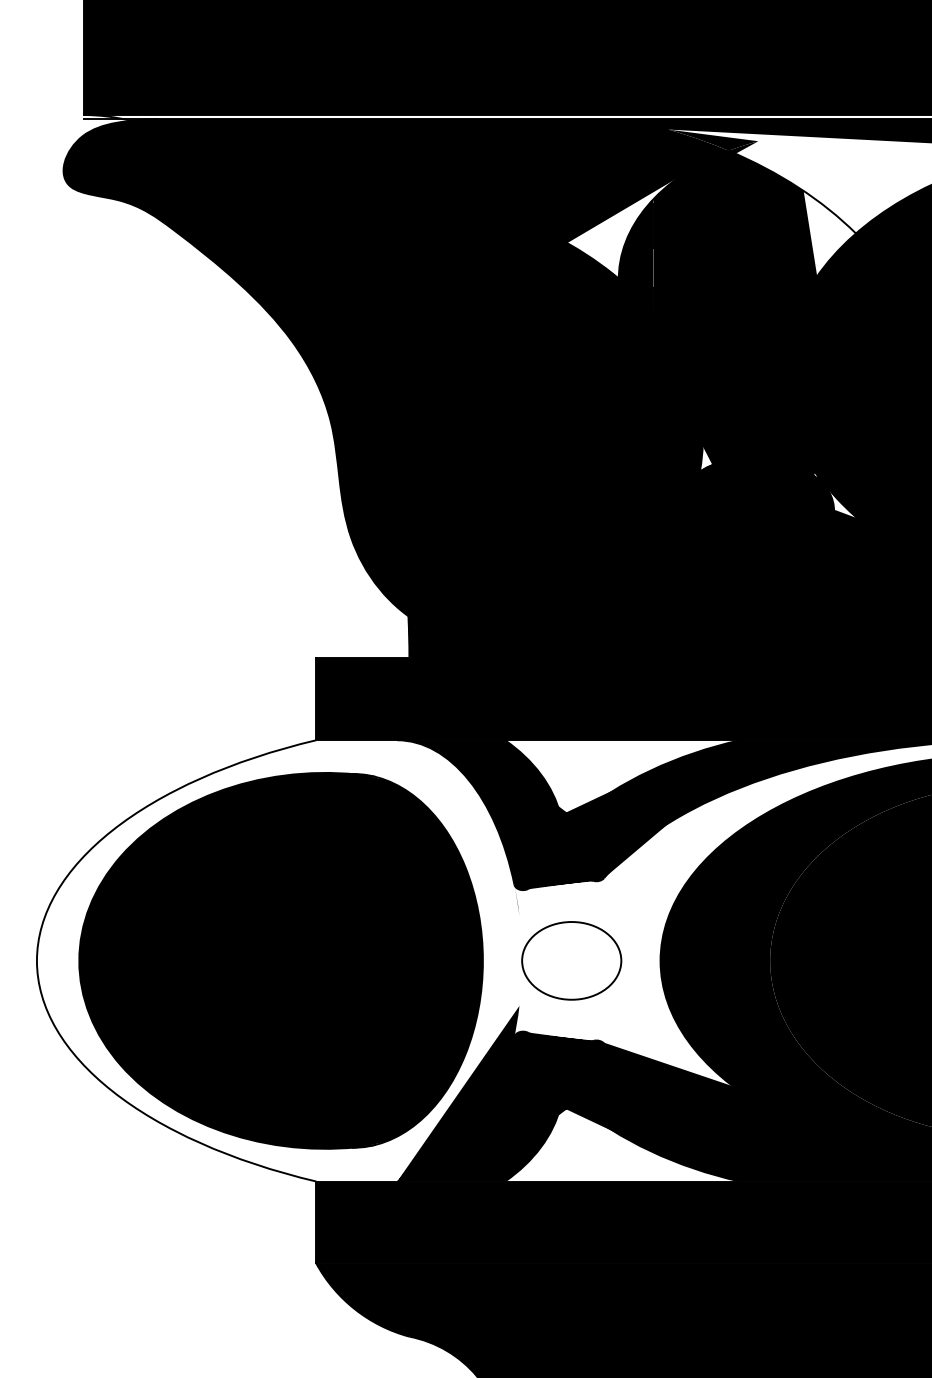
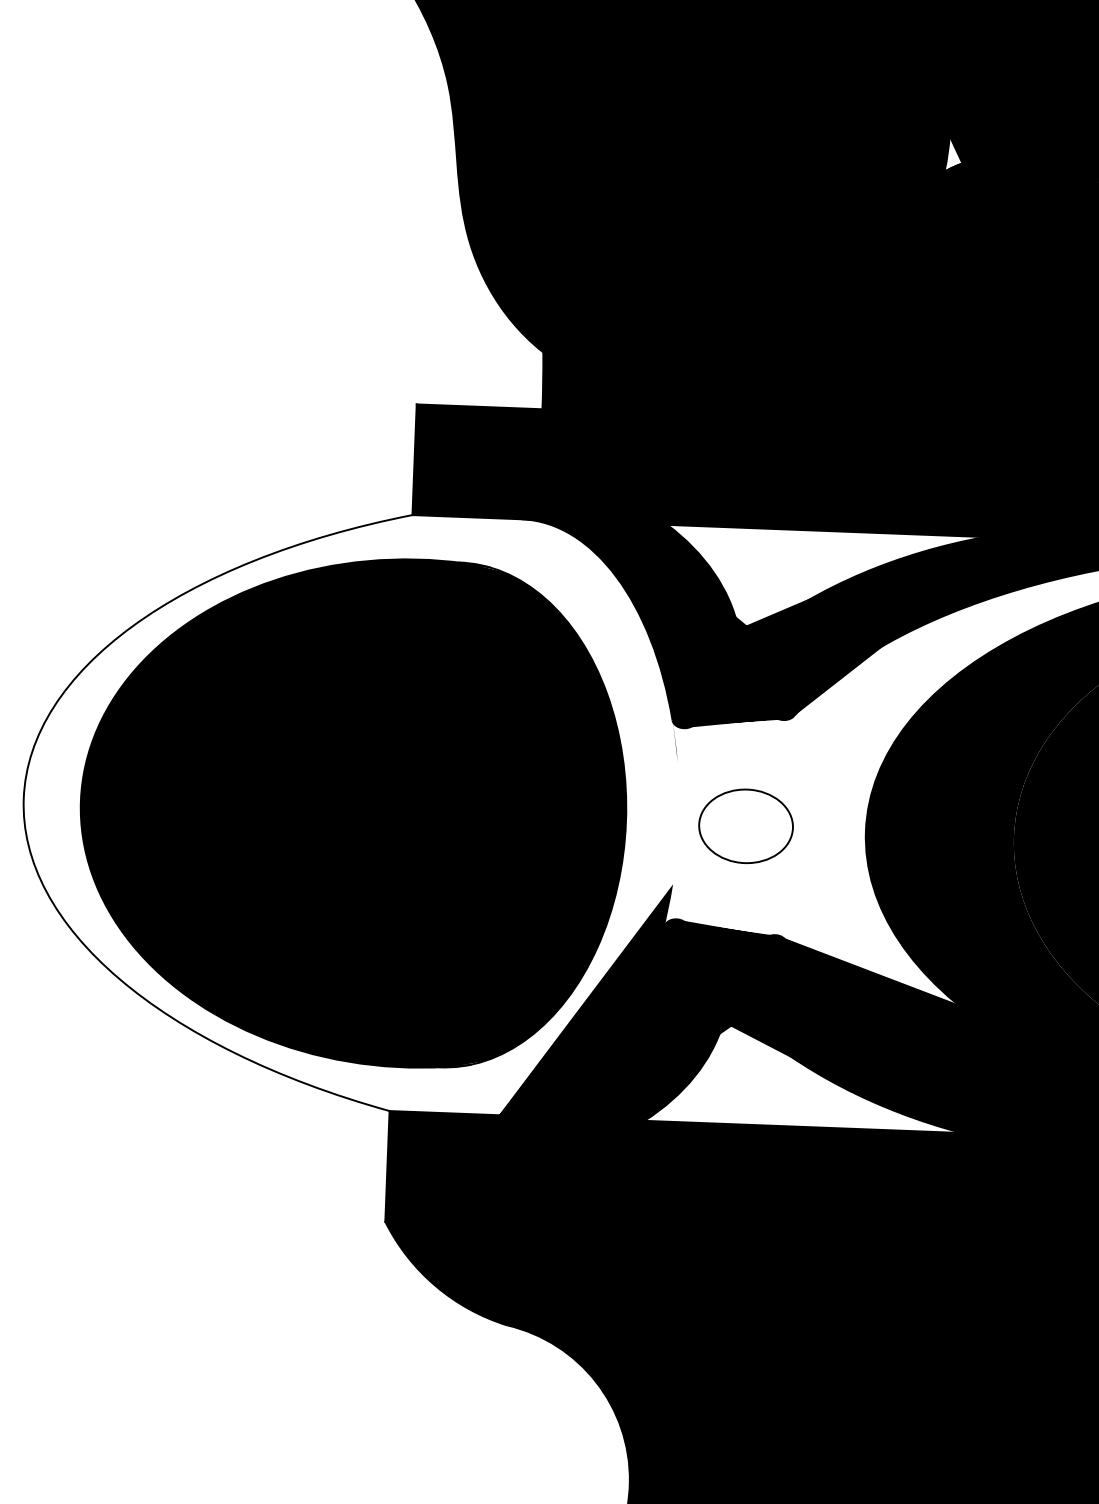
part: (571, 960) -> (745, 825), size x0.7

